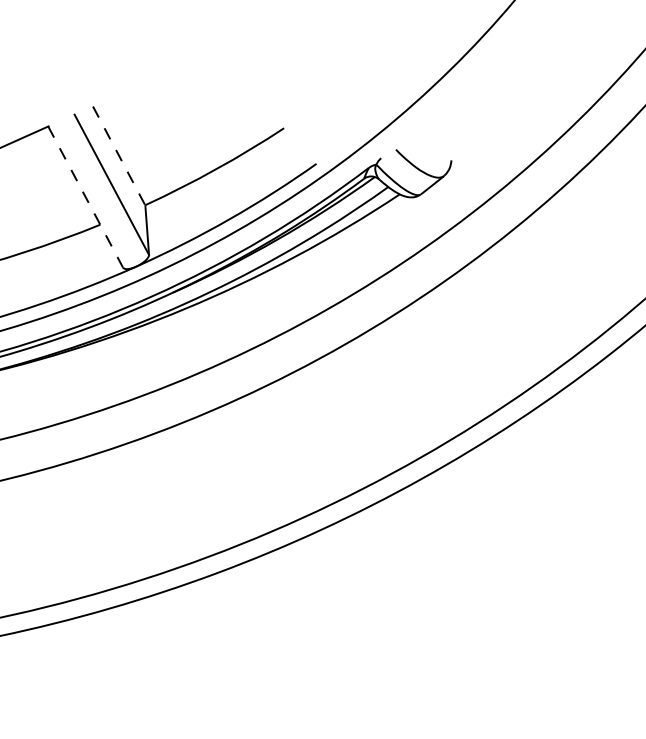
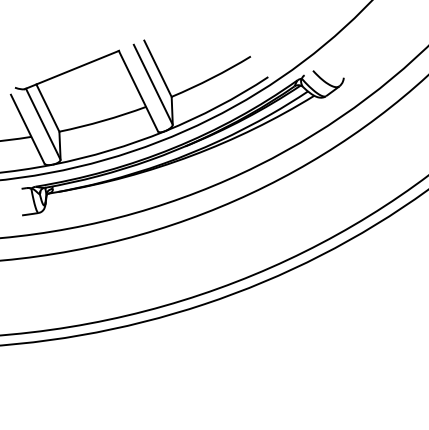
line: (120, 157) -> (158, 69), dashed -> solid
line: (85, 197) -> (138, 91), dashed -> solid

